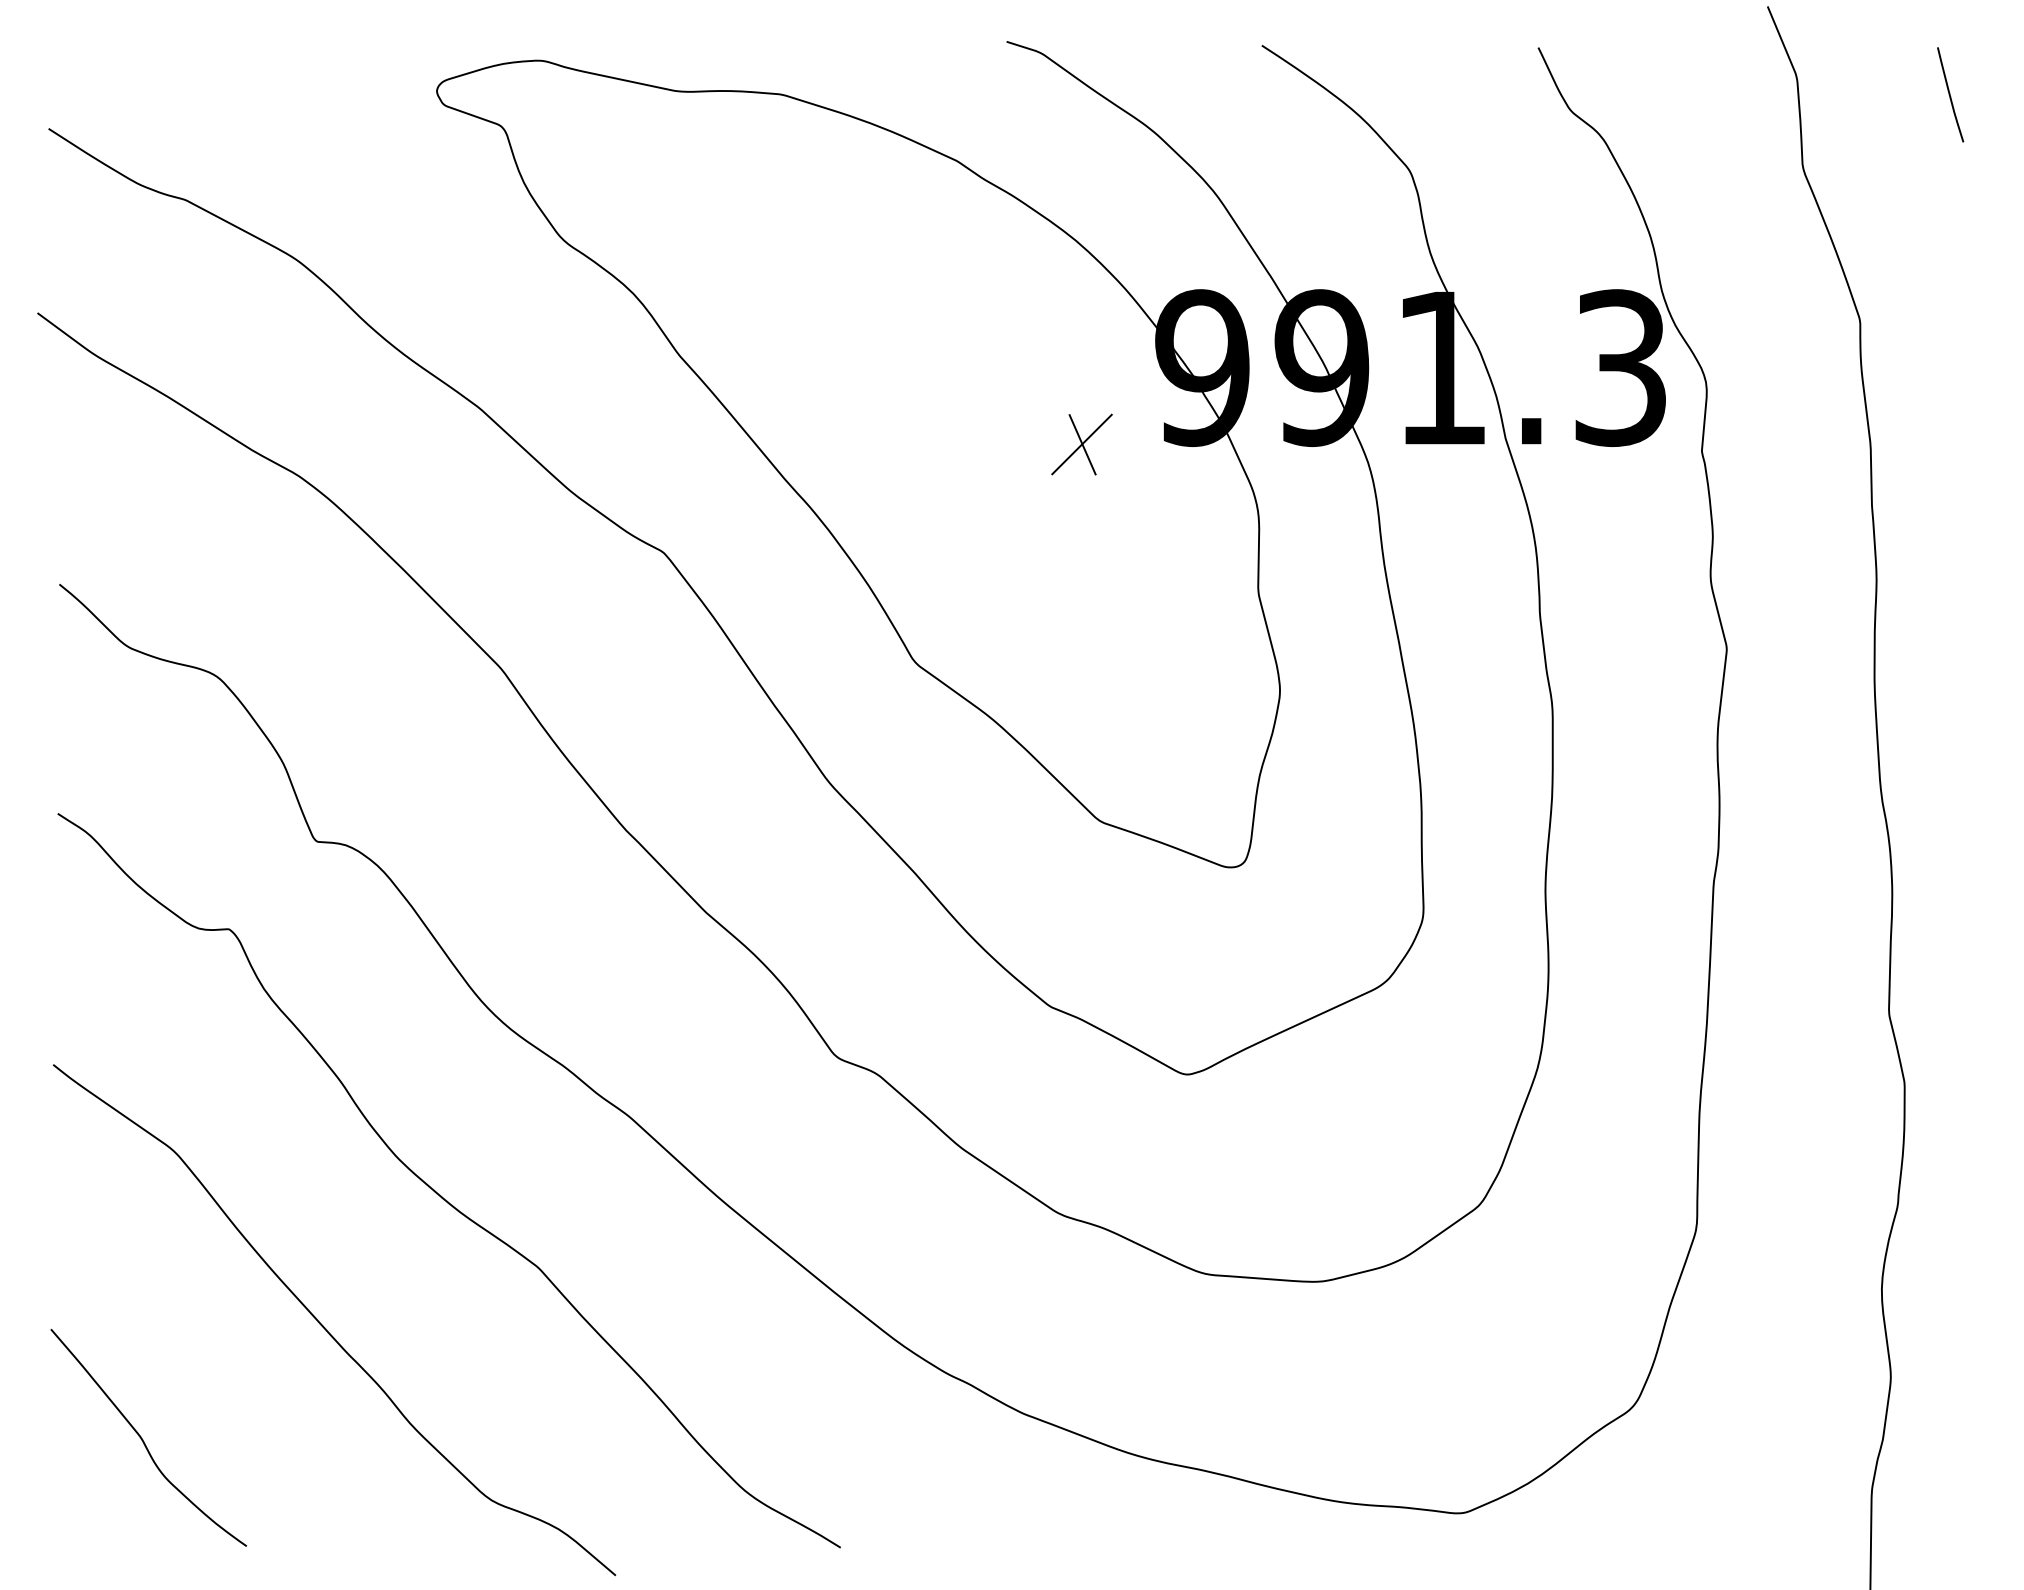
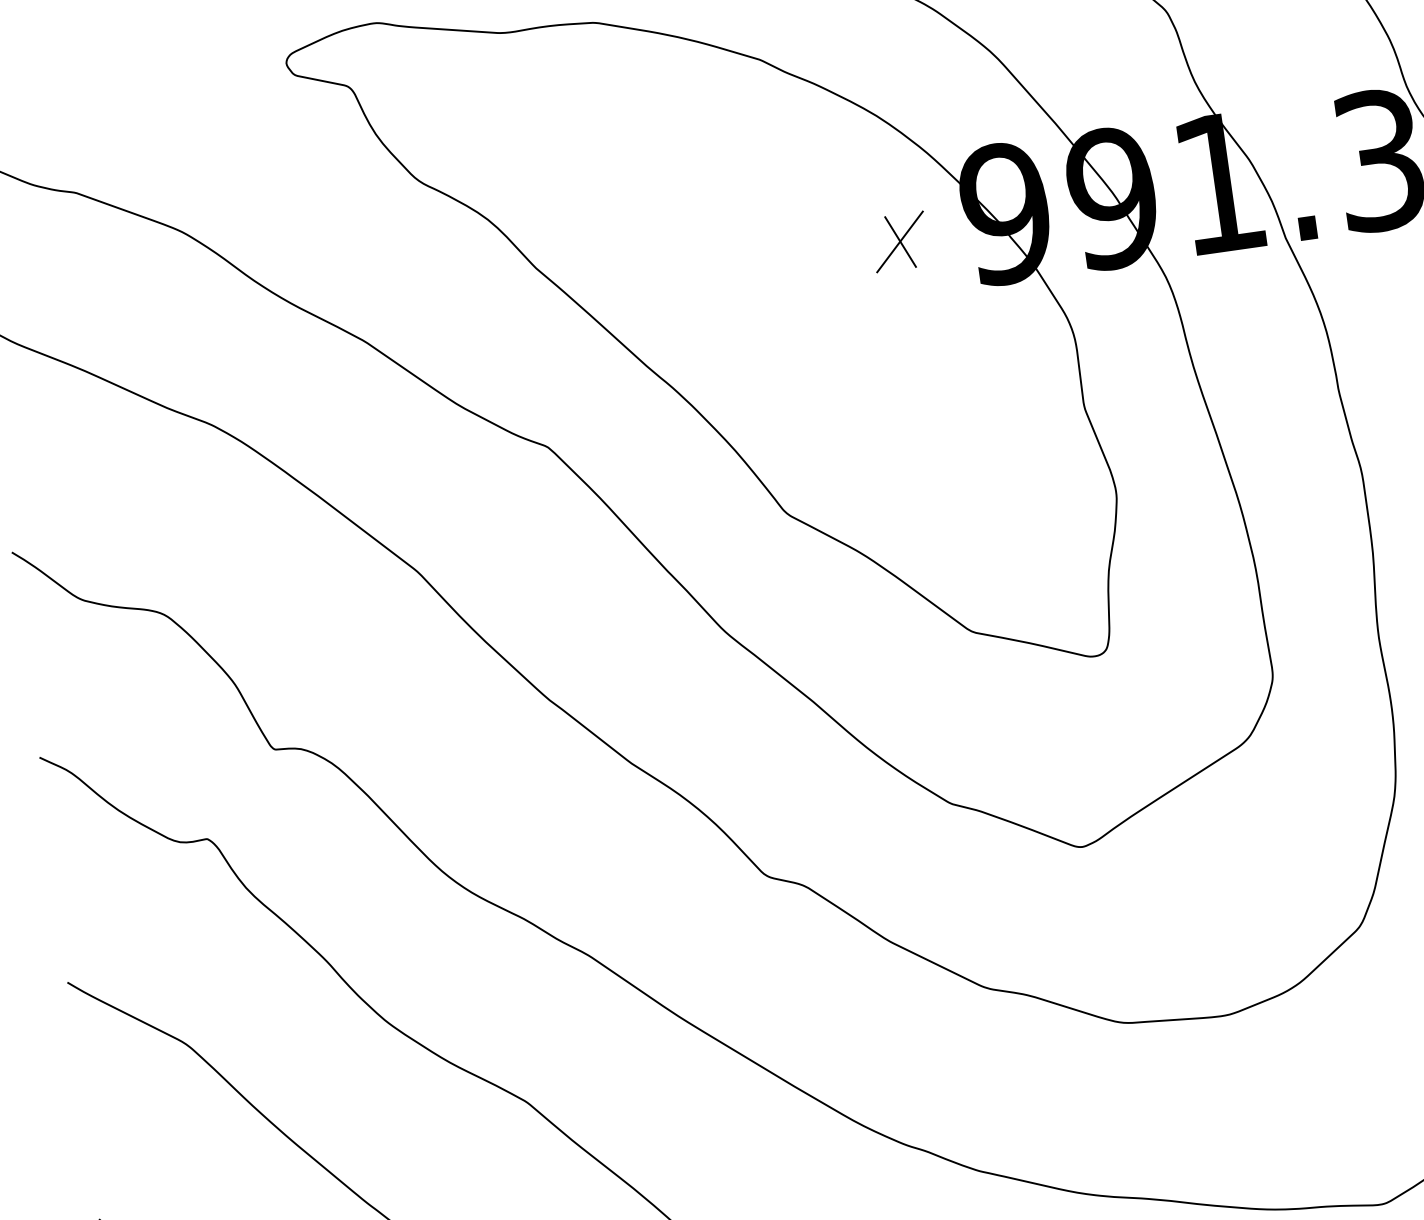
part: (1081, 444) -> (899, 241), moved

